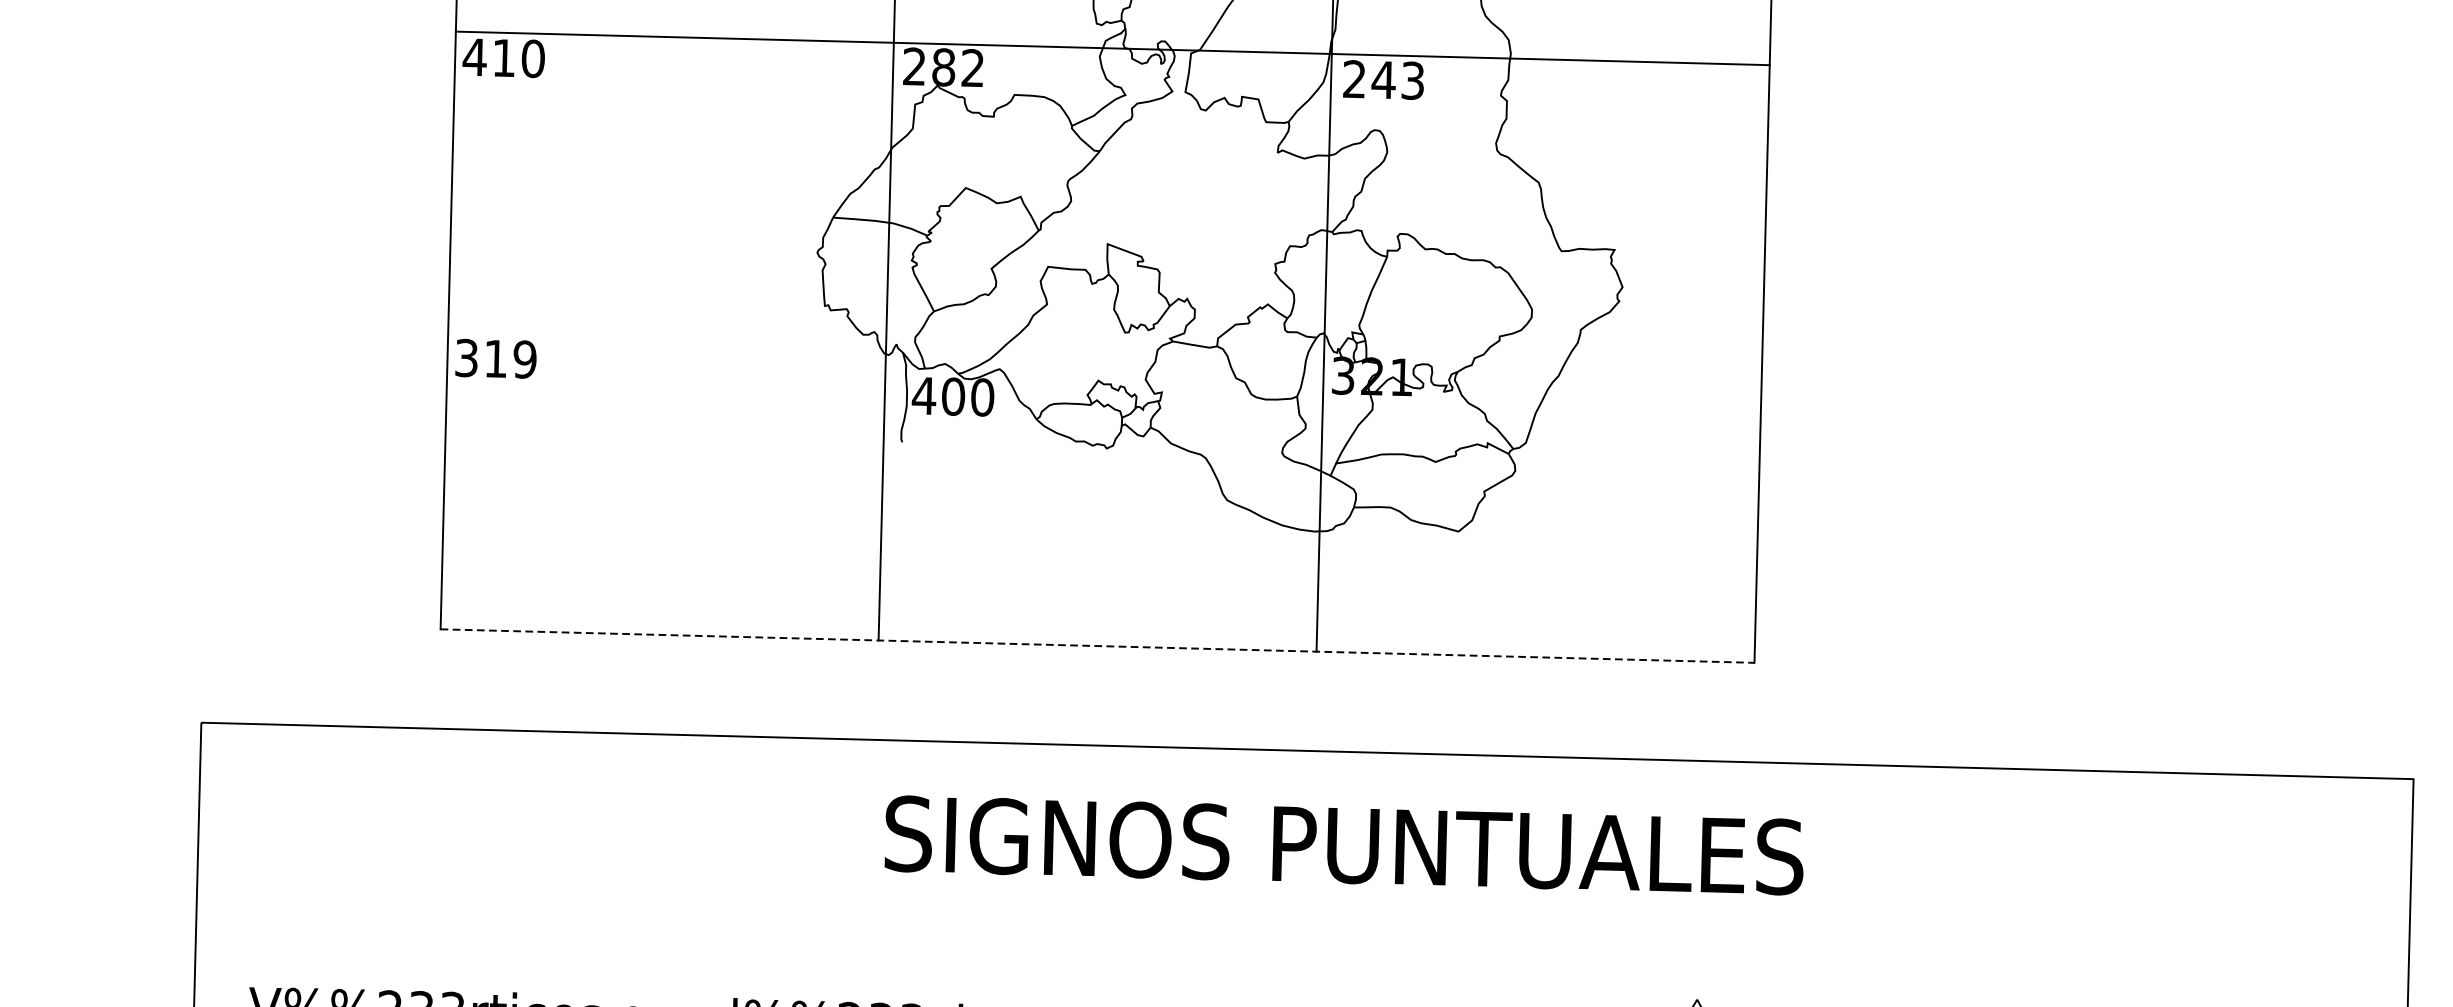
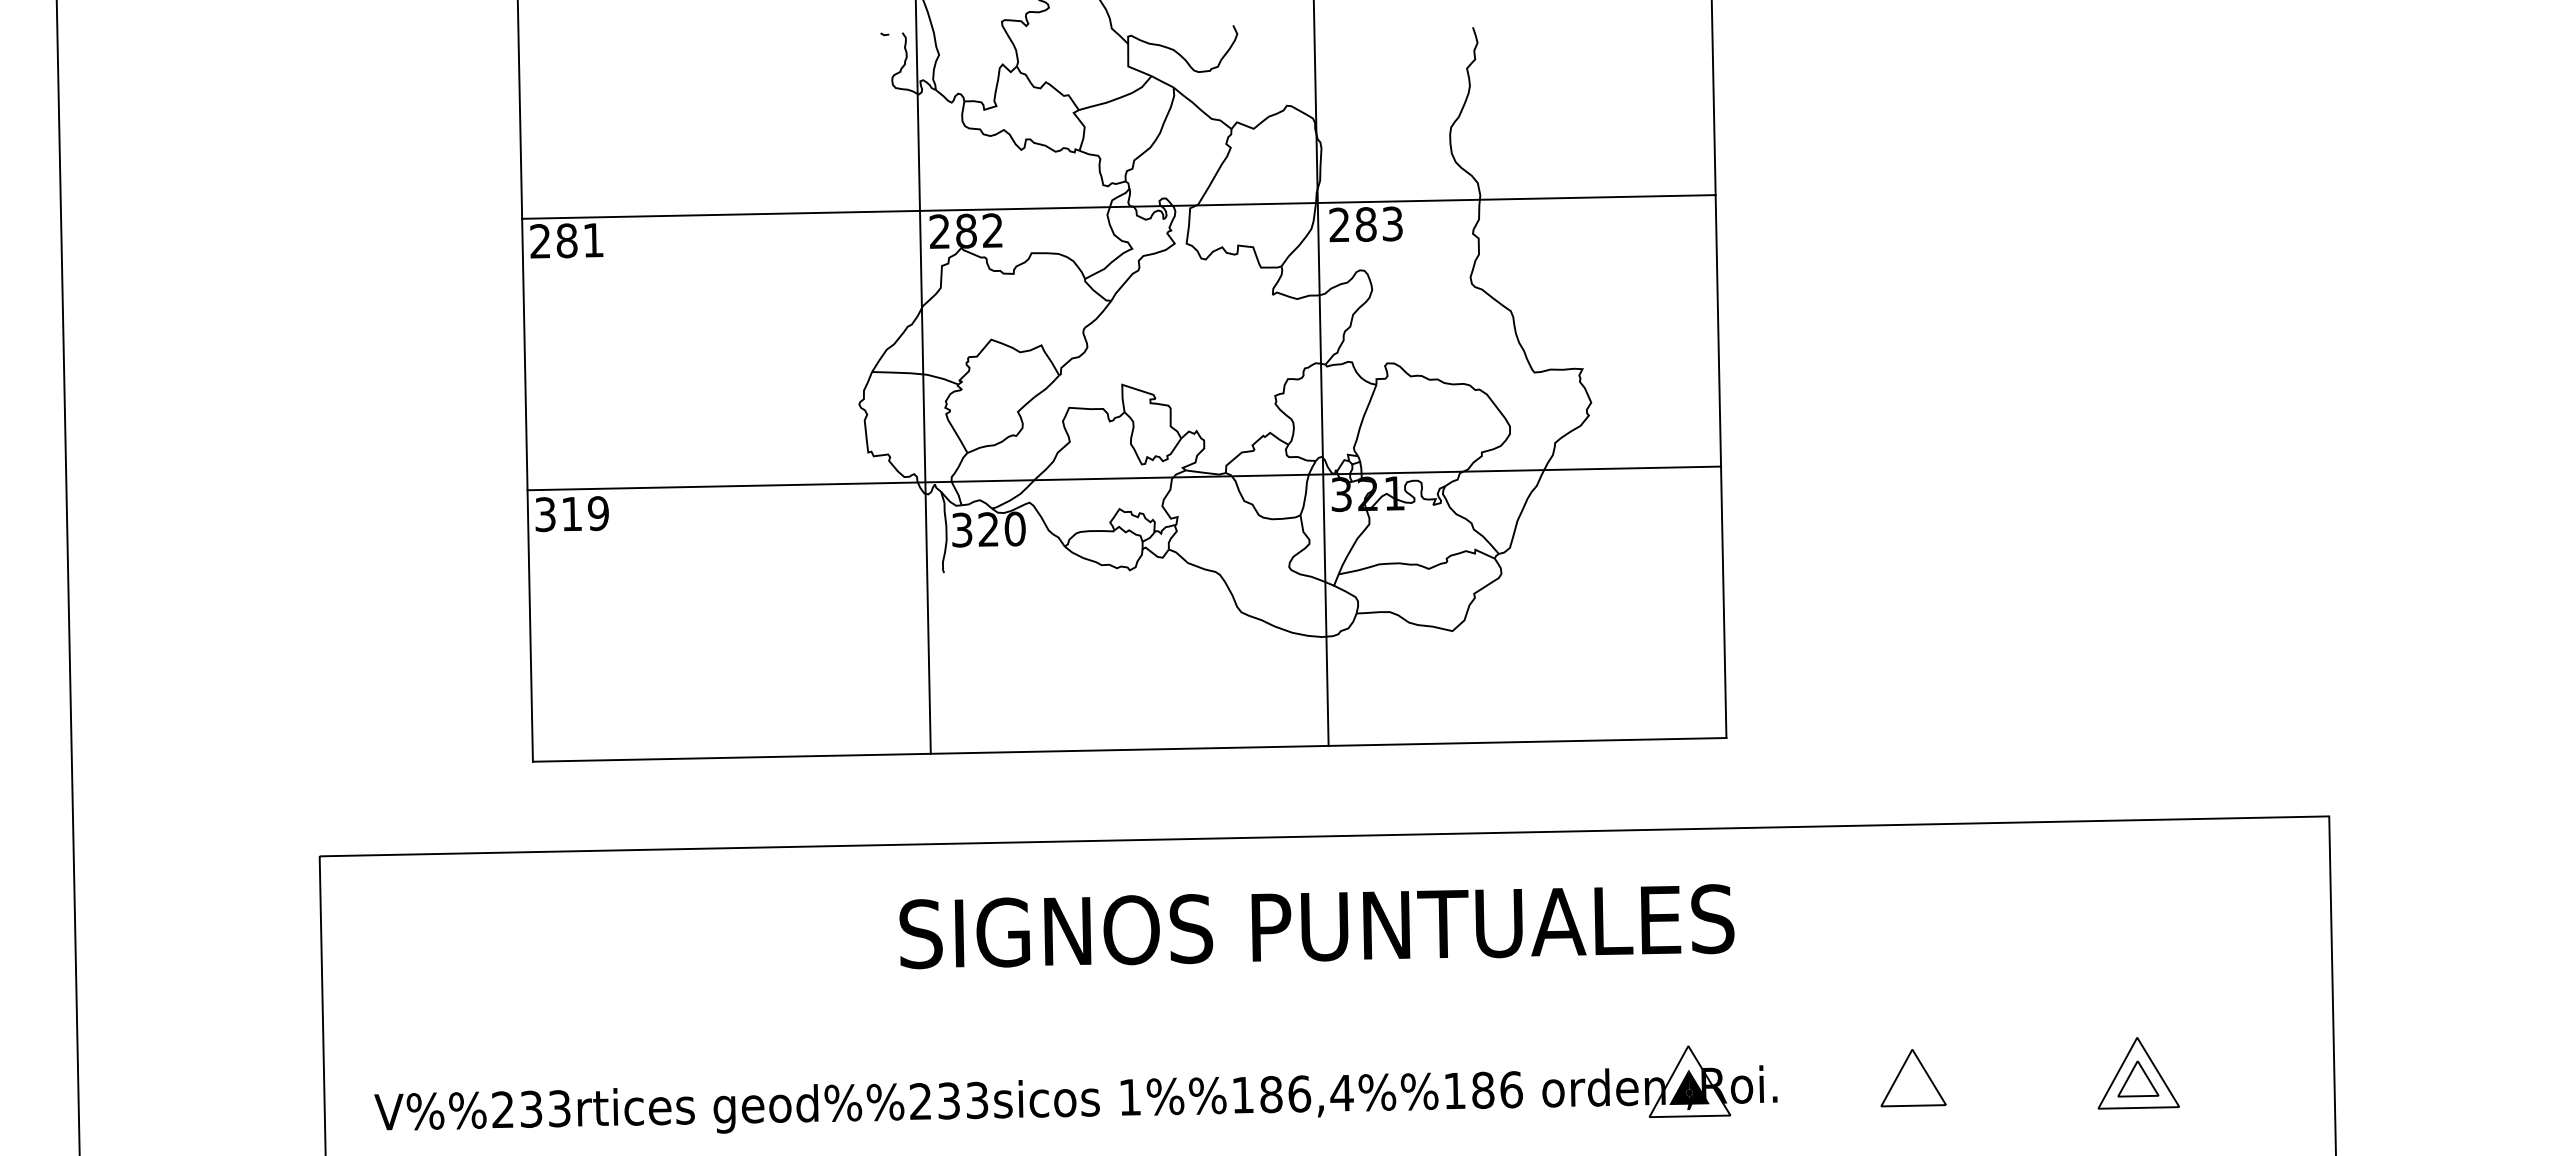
text: (503, 57) -> (566, 240), 410 -> 281
text: (1384, 80) -> (1366, 224), 243 -> 283
line: (1105, 347) -> (1124, 478), added
text: (938, 395) -> (975, 529), 400 -> 320
line: (1097, 645) -> (1129, 749), dashed -> solid
text: (1343, 845) -> (1316, 926), moved

